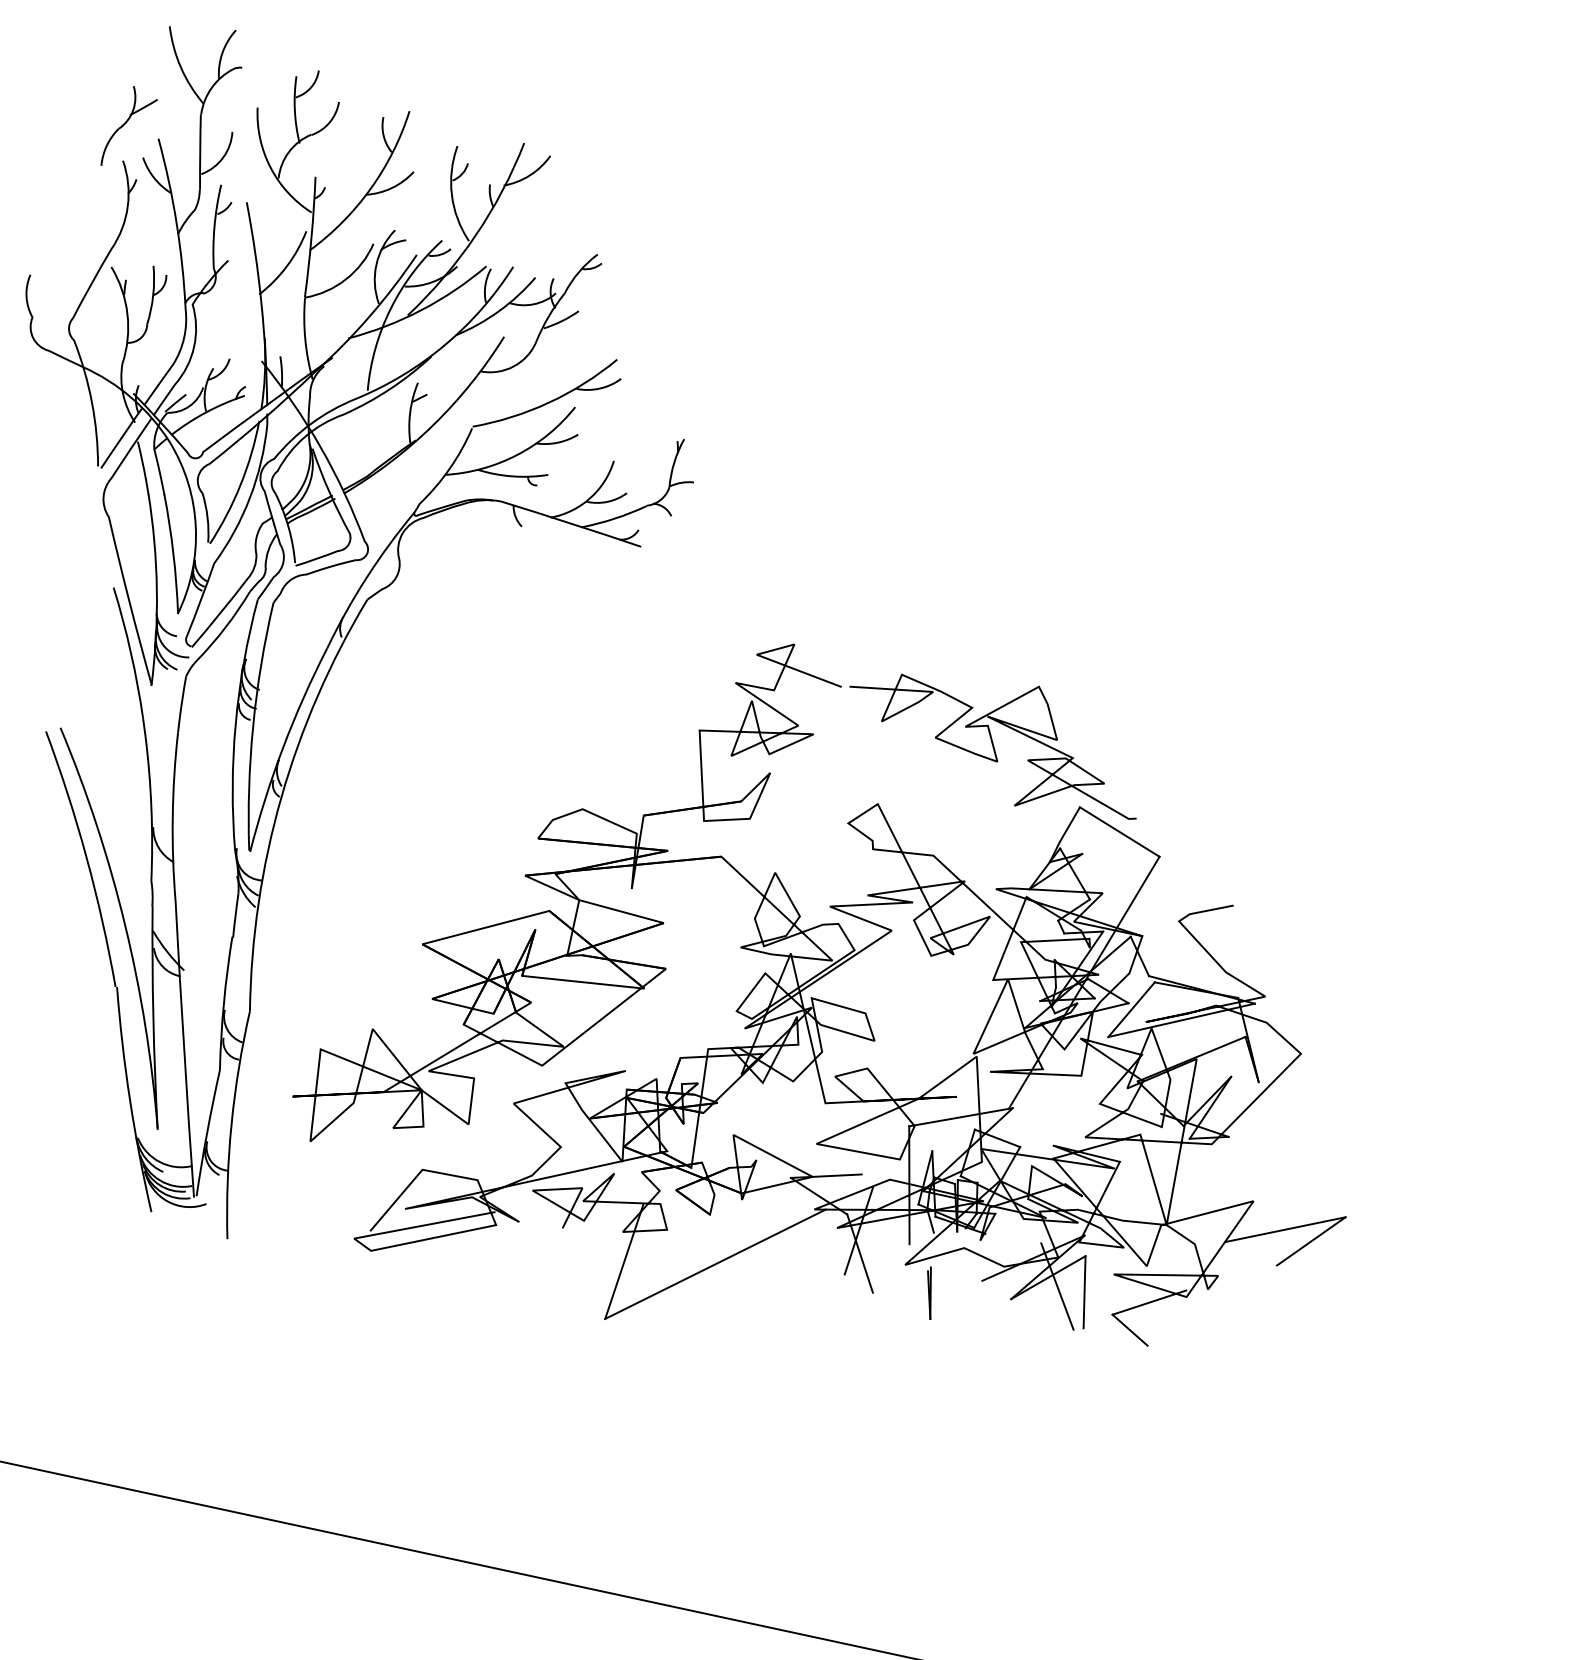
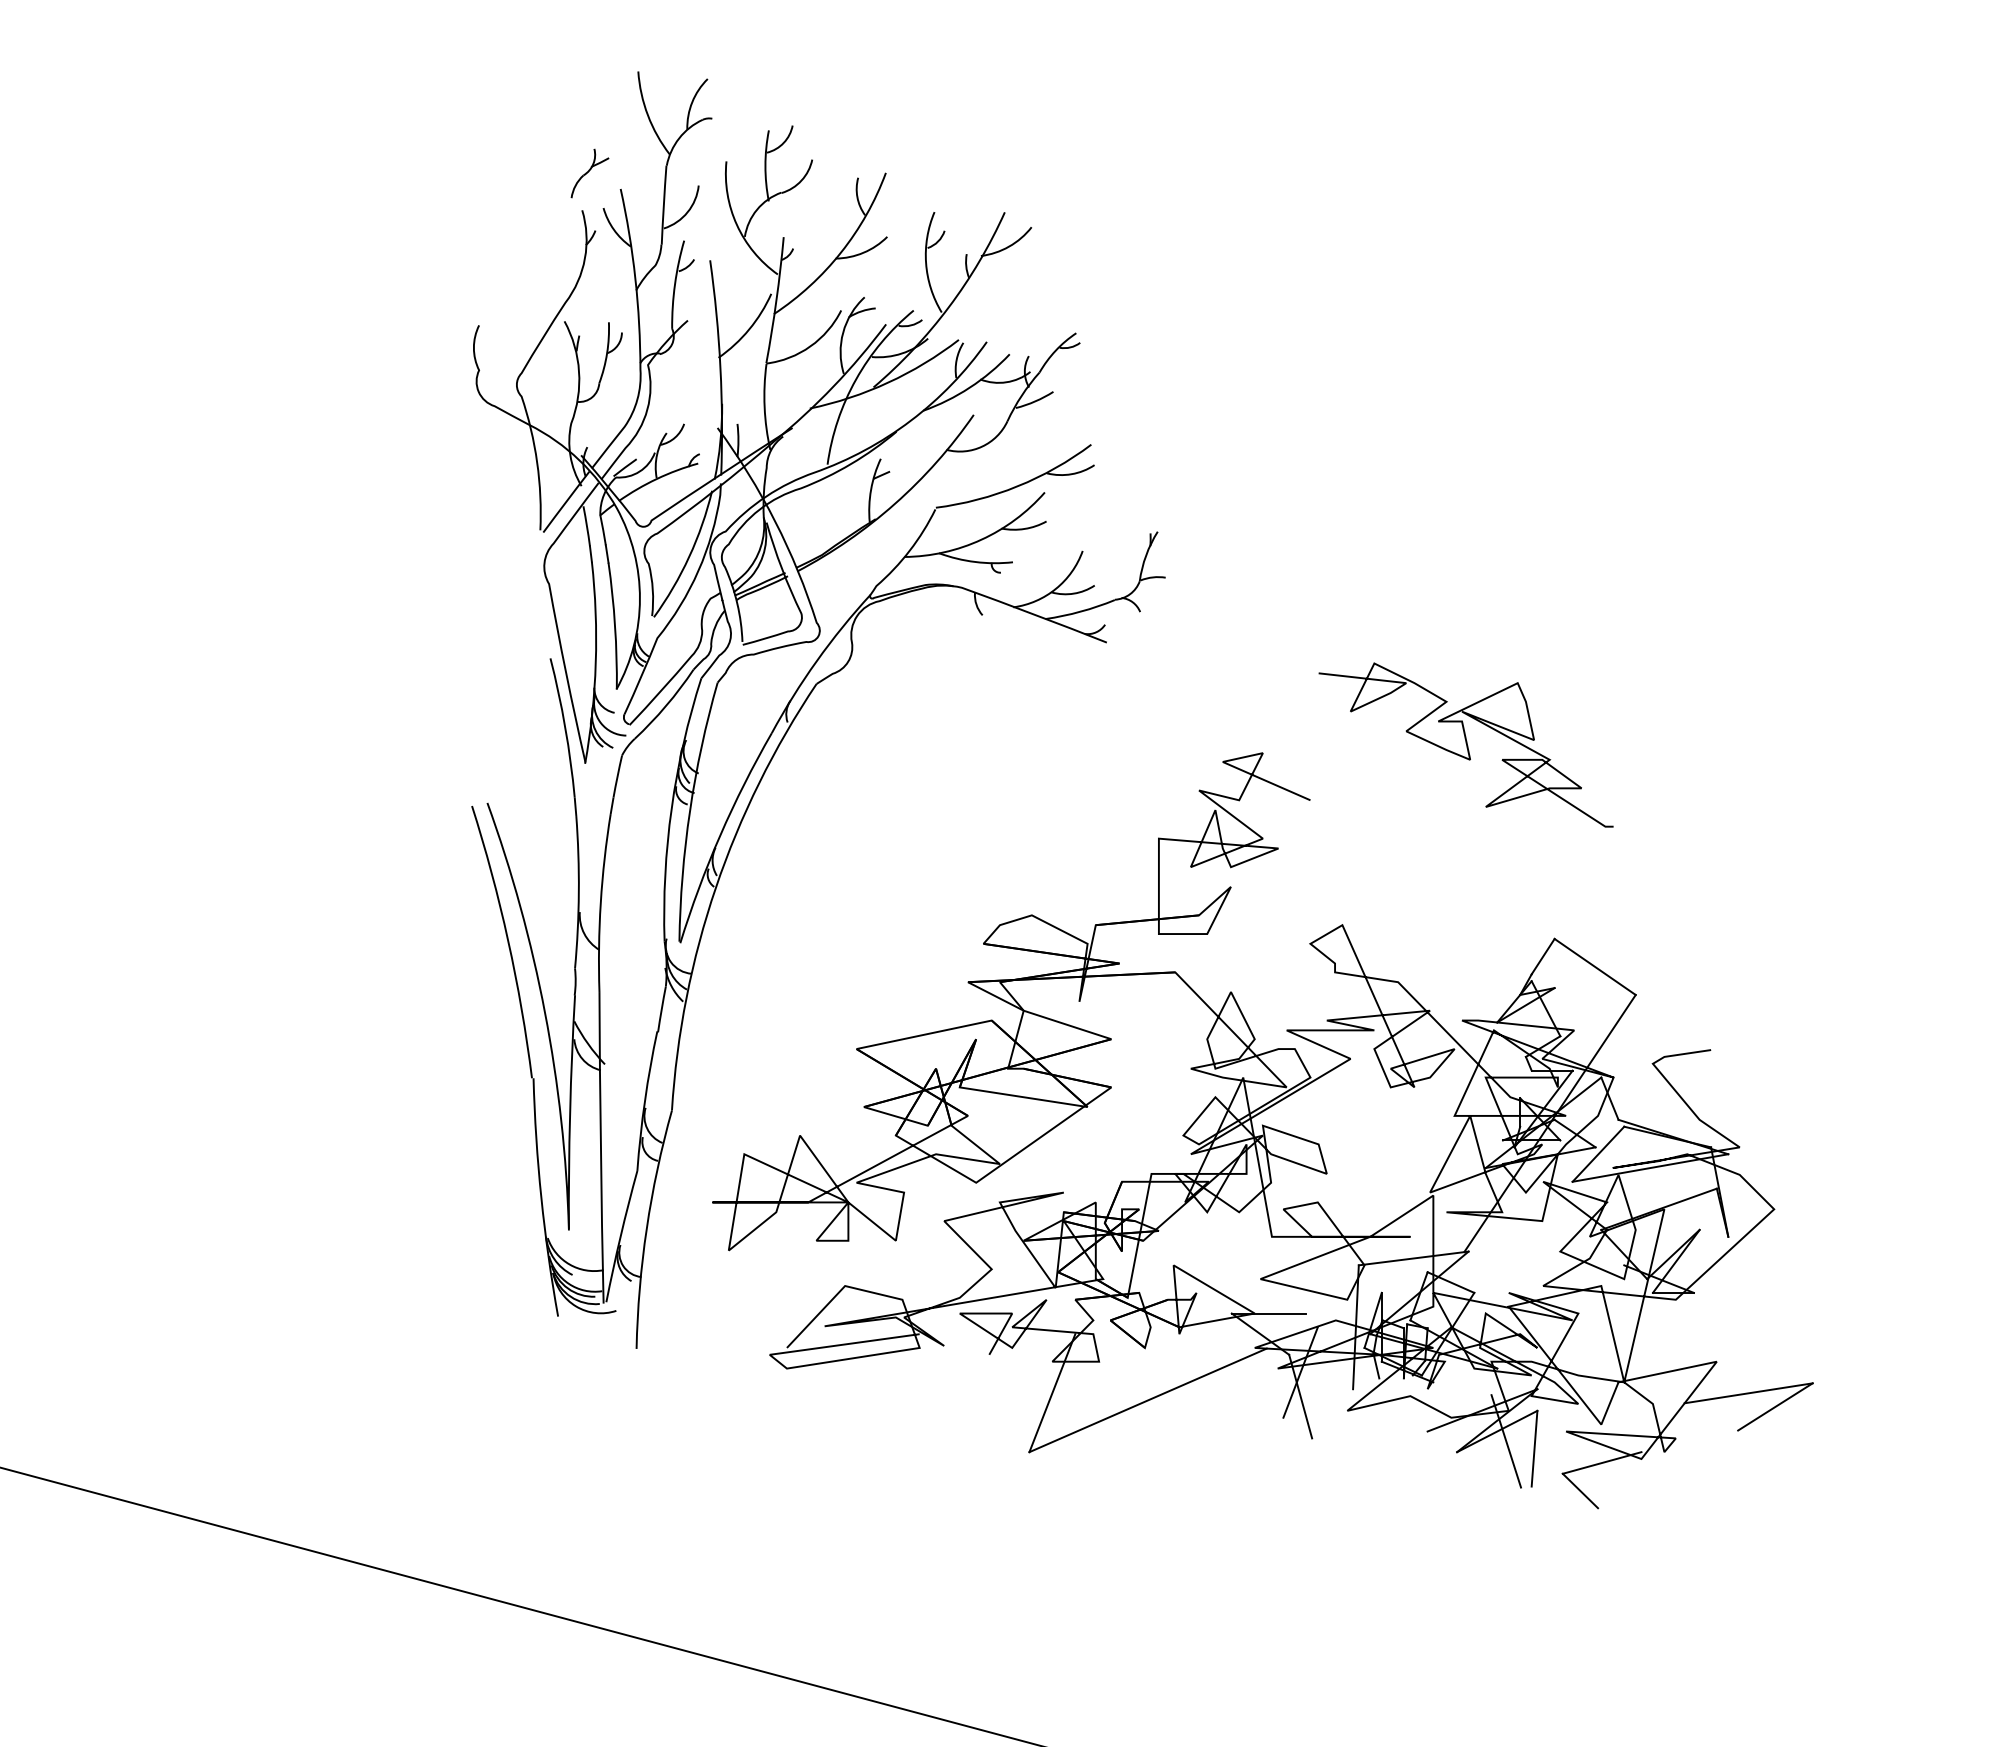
part: (128, 125) -> (589, 173), size x0.6
curve: (992, 746) -> (1465, 743), moved
part: (930, 1292) -> (1372, 1441), removed

